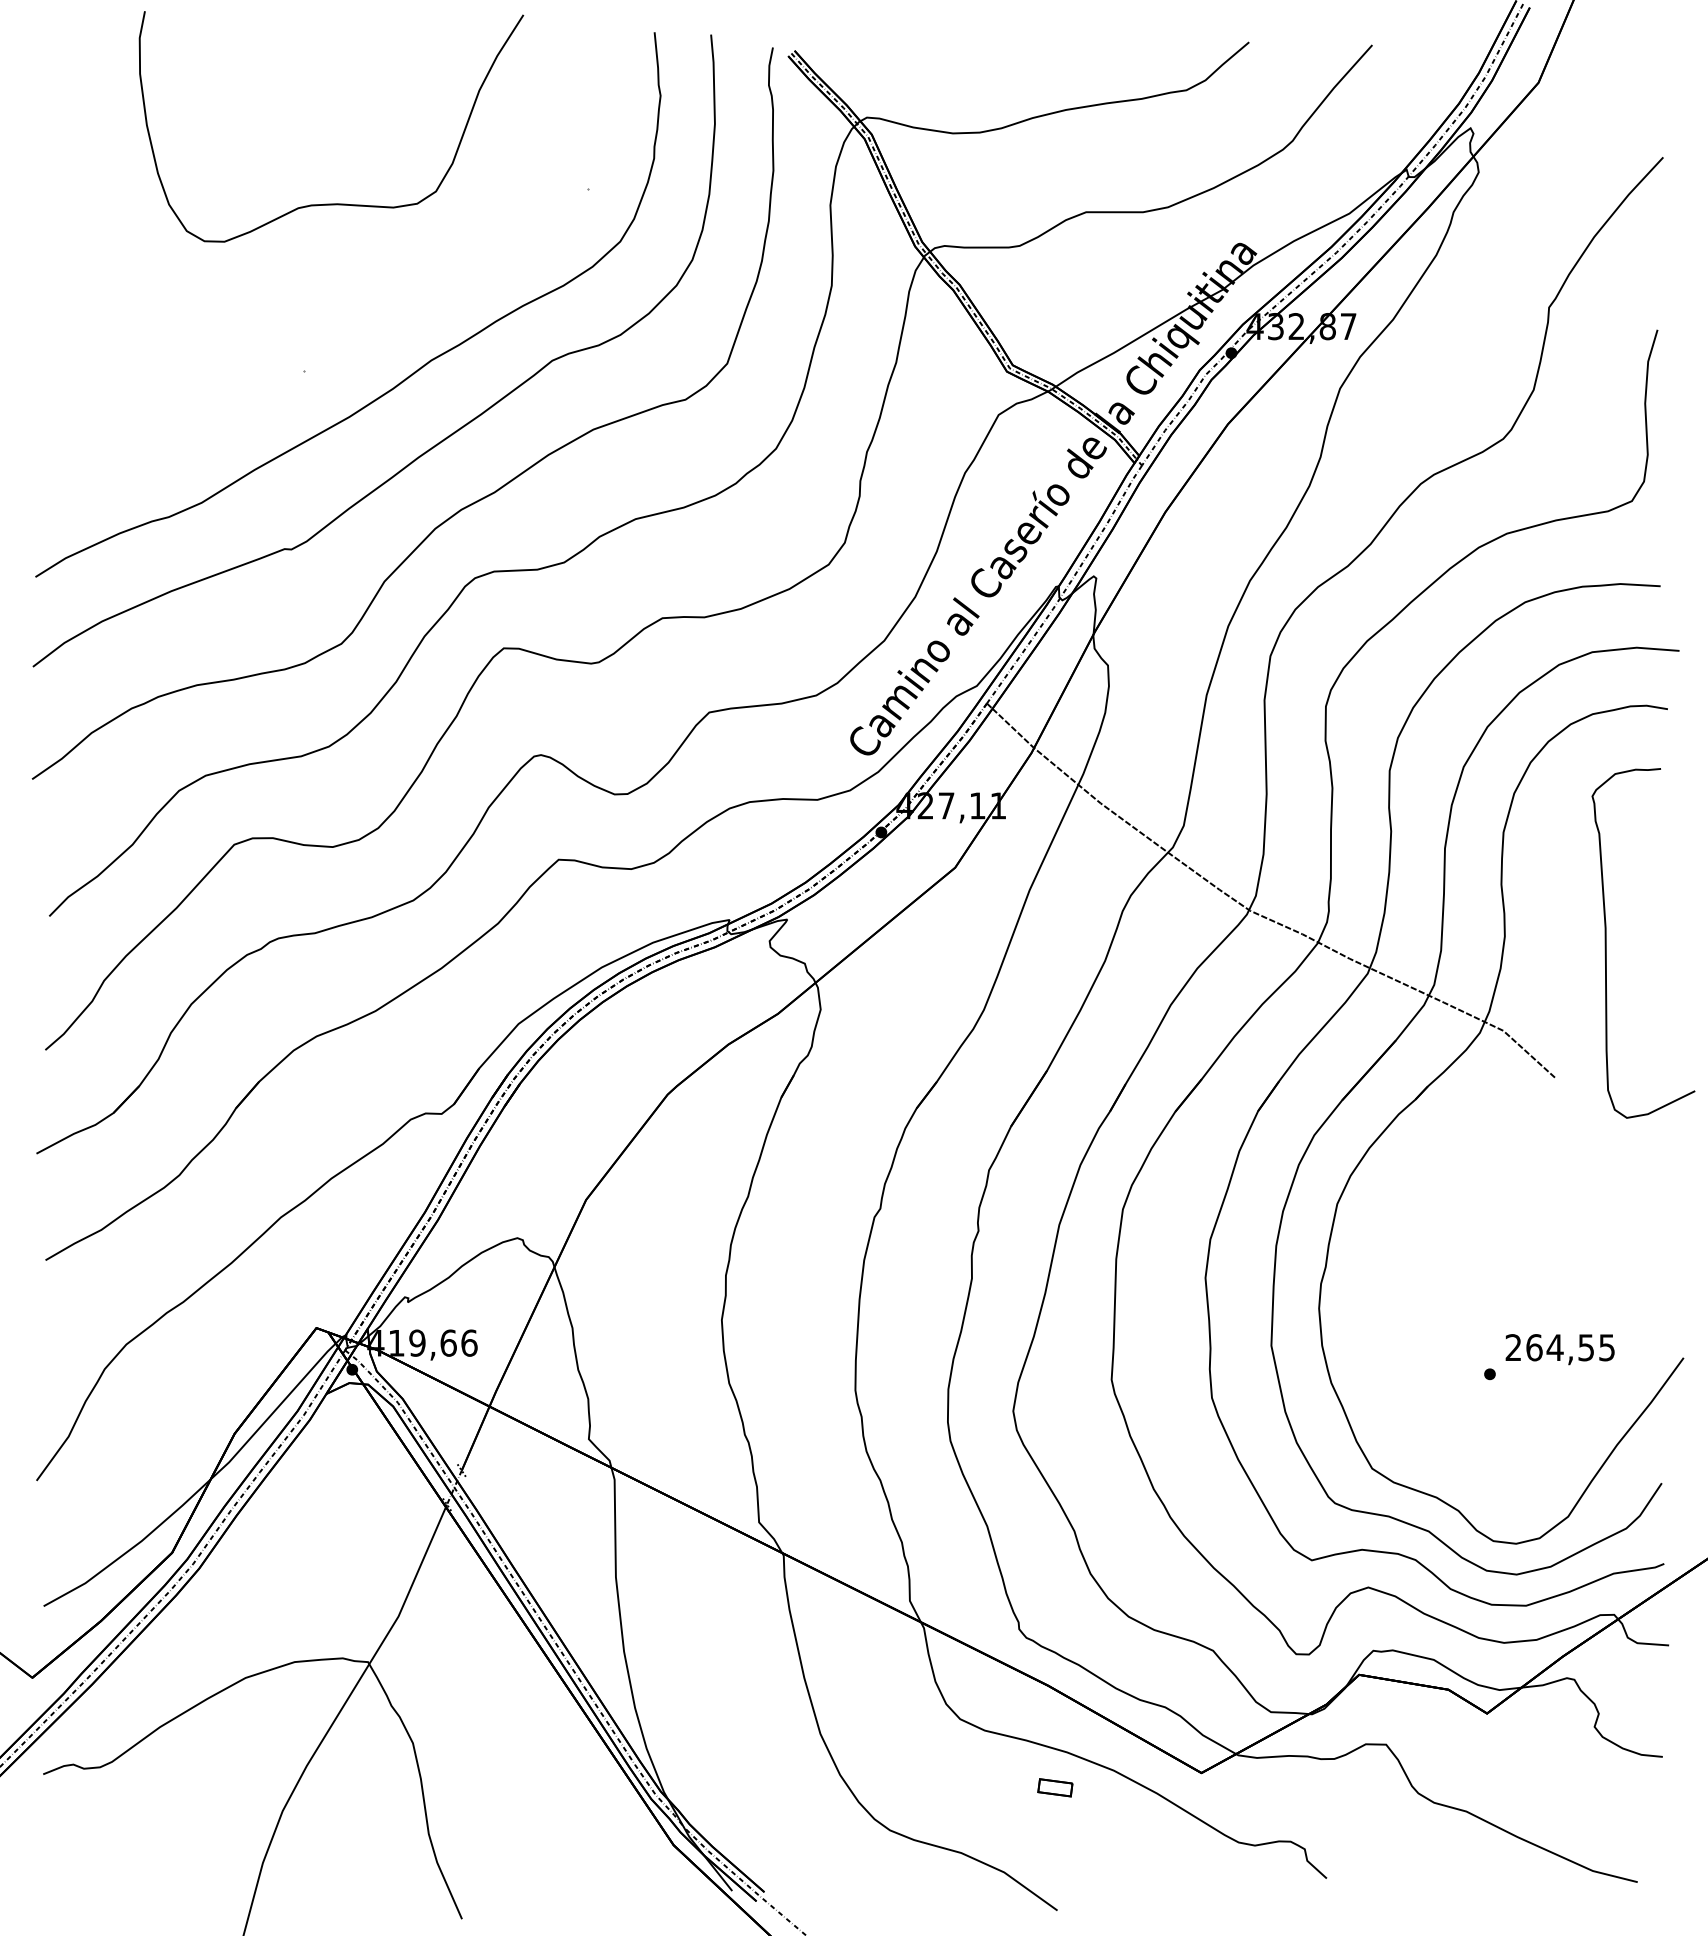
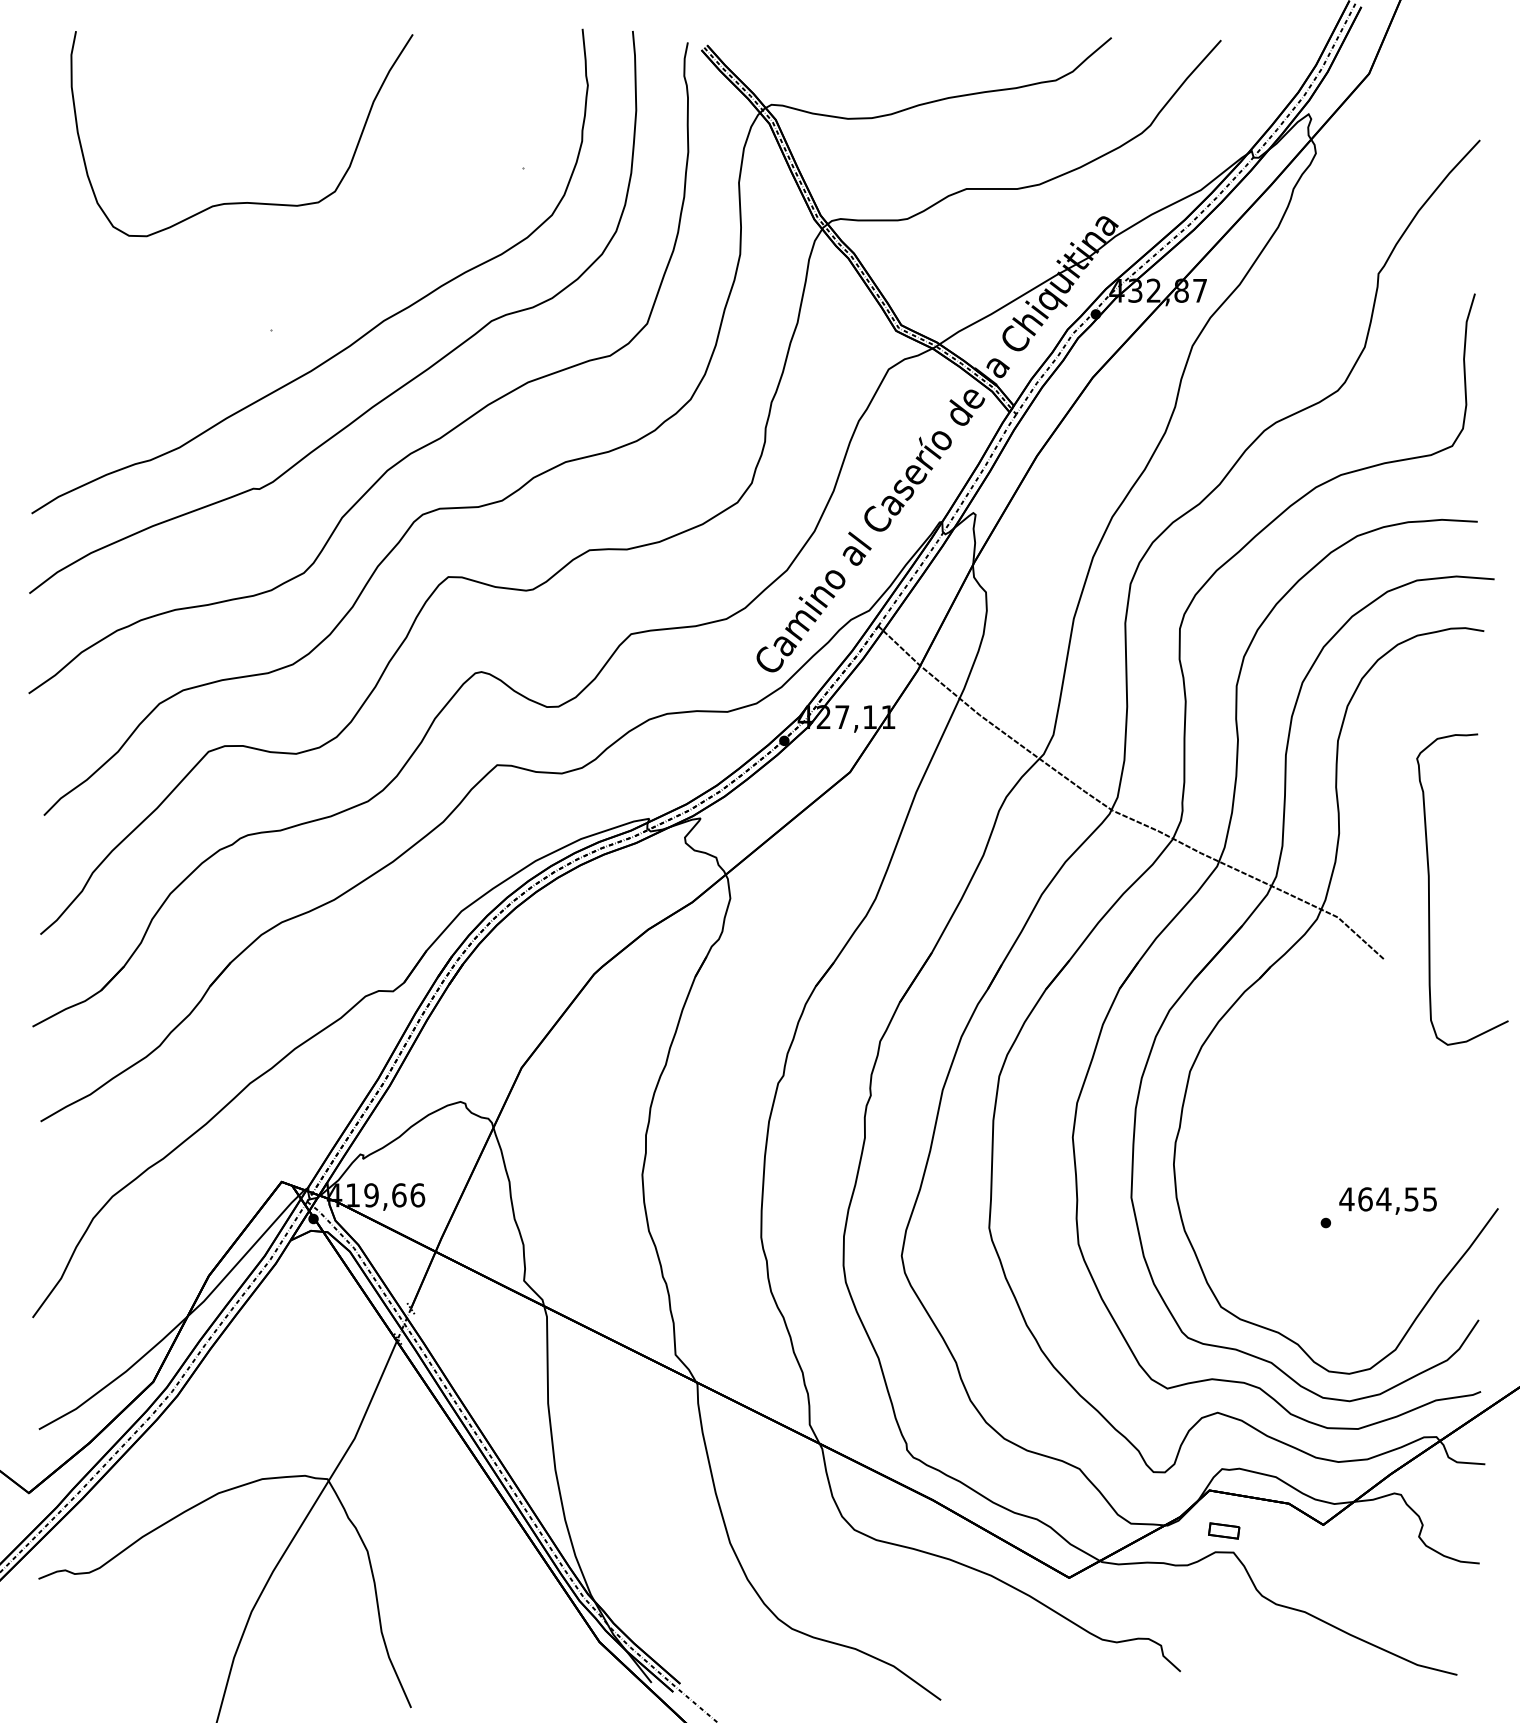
curve: (330, 203) -> (241, 202), moved
curve: (1606, 943) -> (1429, 889), moved
text: (1513, 1347) -> (1346, 1199), 264,55 -> 464,55
part: (1055, 1787) -> (1224, 1530), moved

